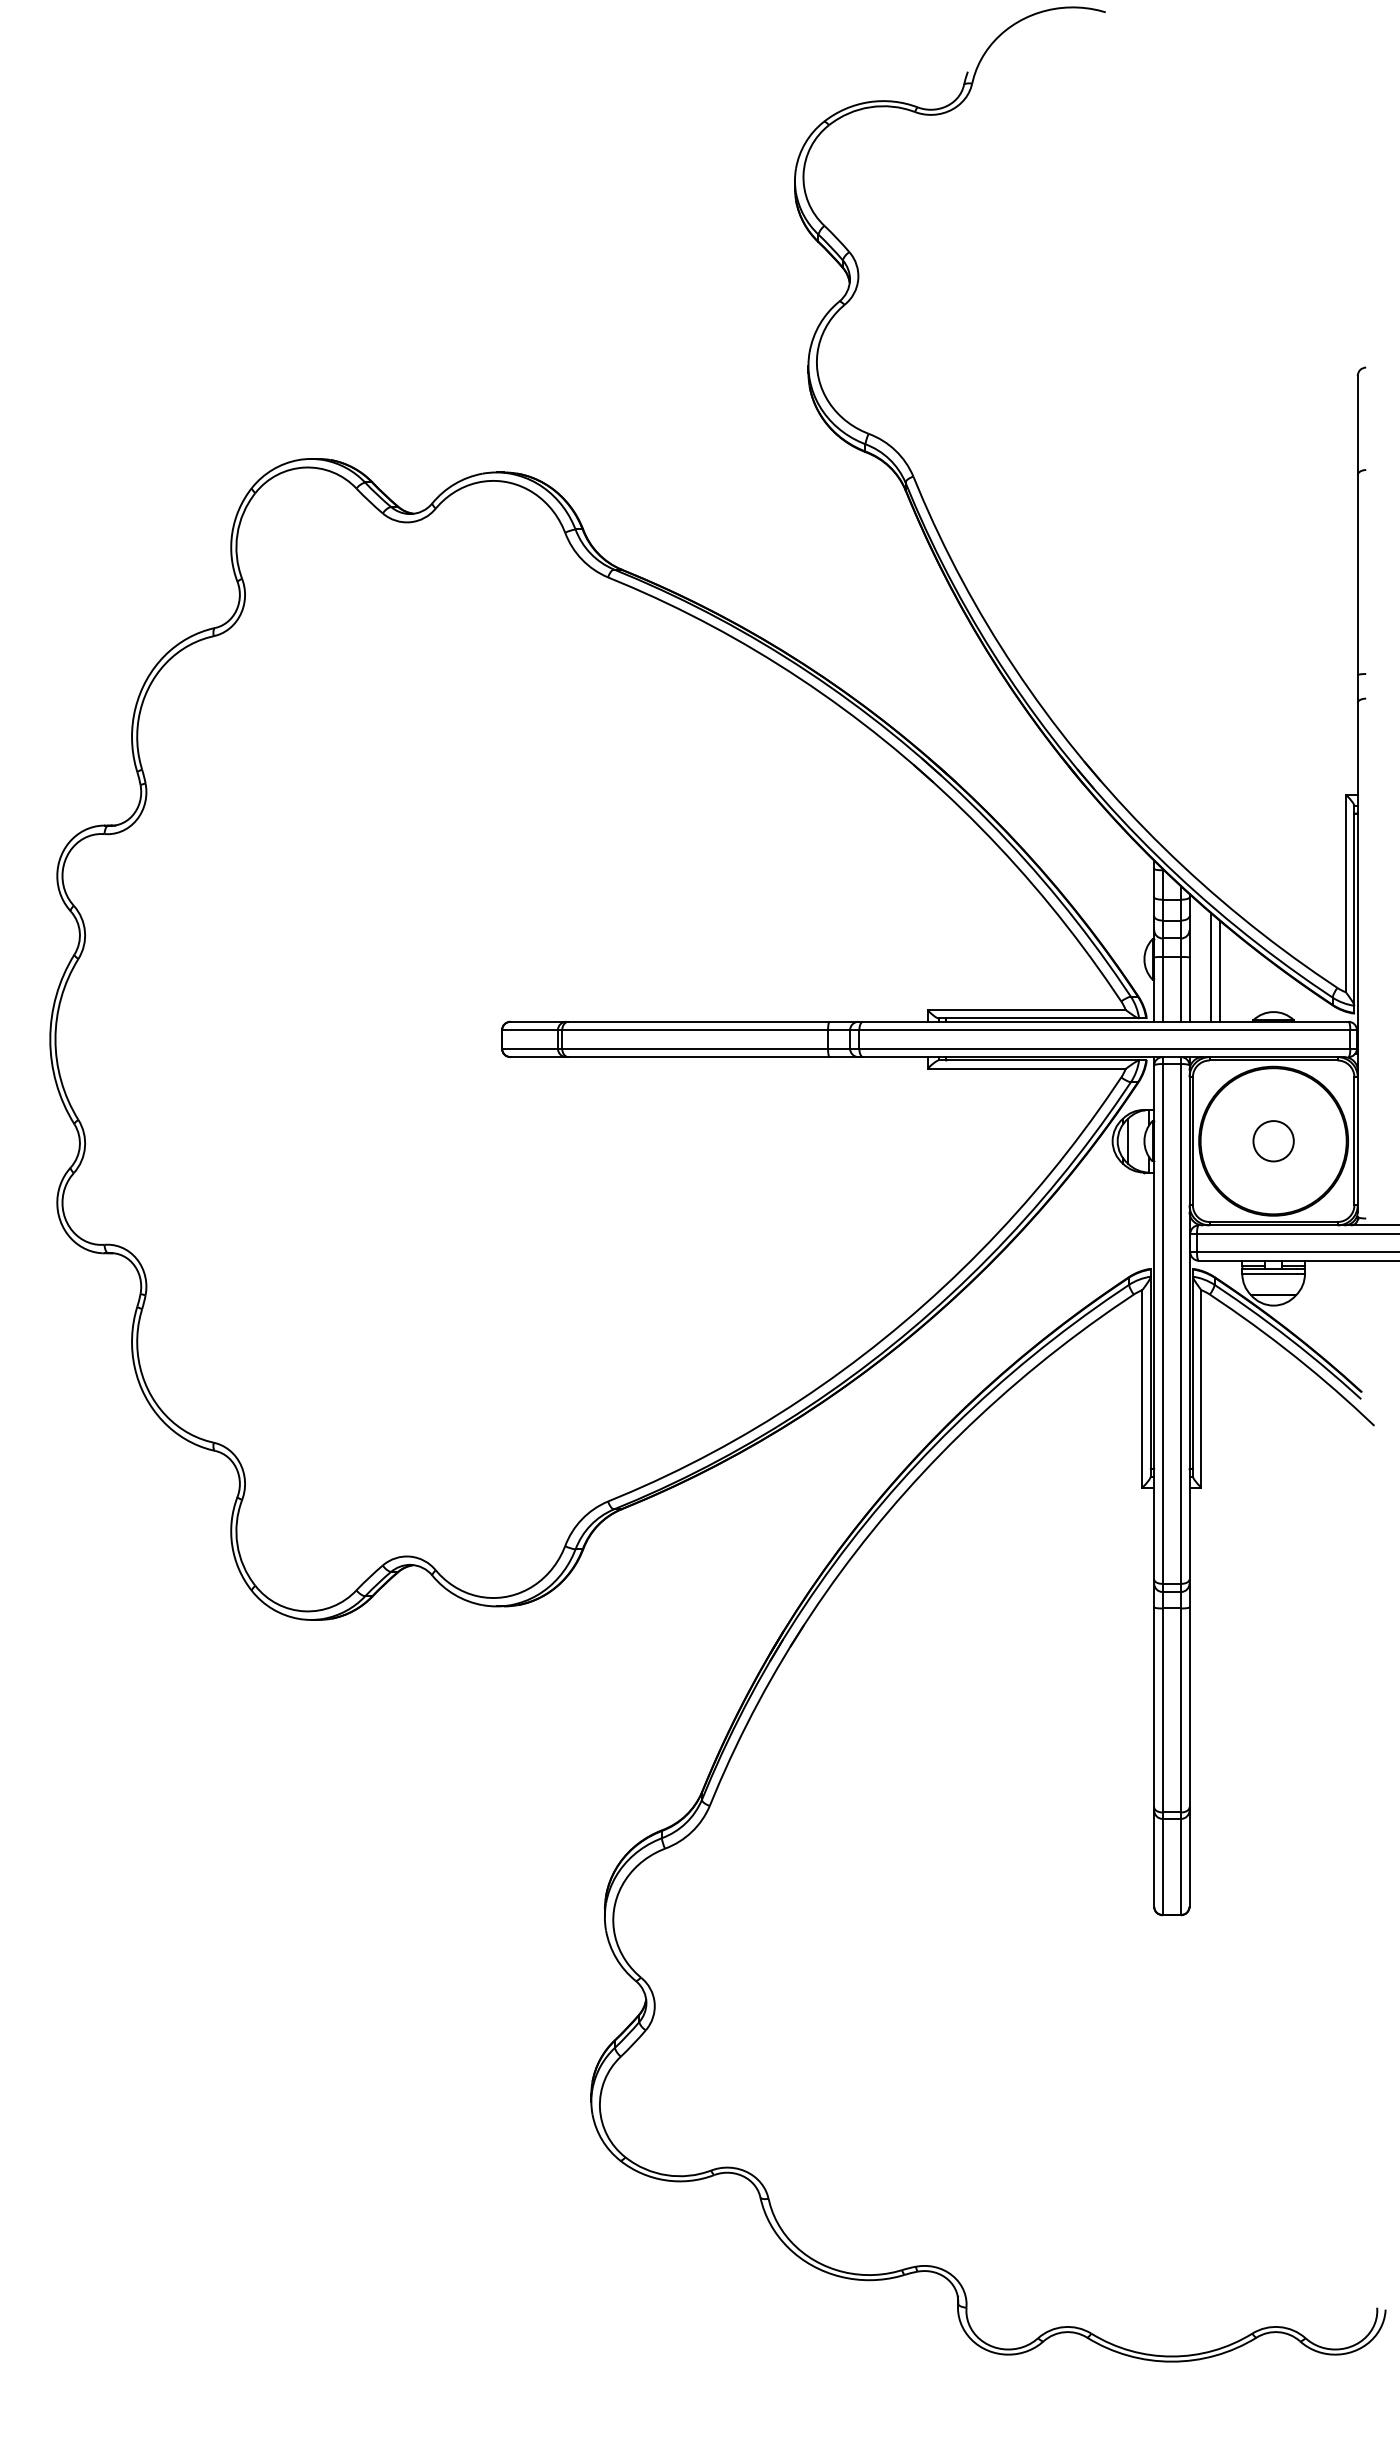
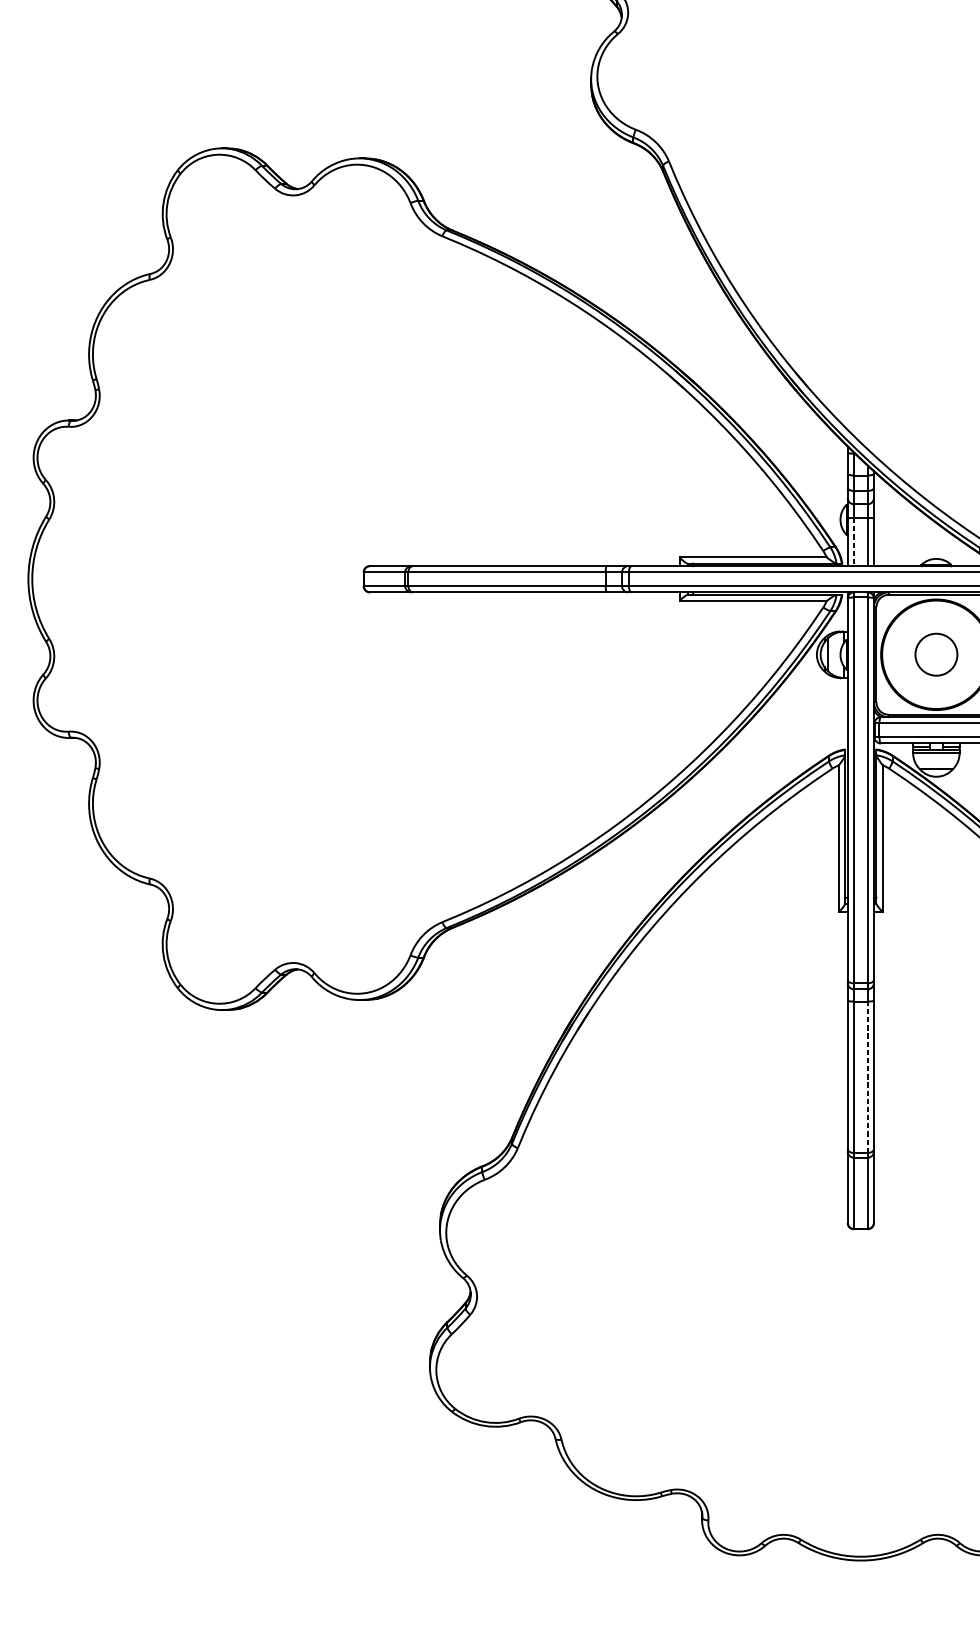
line: (1211, 967) -> (890, 525), removed
line: (1219, 970) -> (896, 528), removed
line: (1162, 989) -> (853, 542), solid -> dashed
circle: (1273, 1141) -> (936, 654), size x1.4
line: (1181, 1709) -> (868, 1076), solid -> dashed

